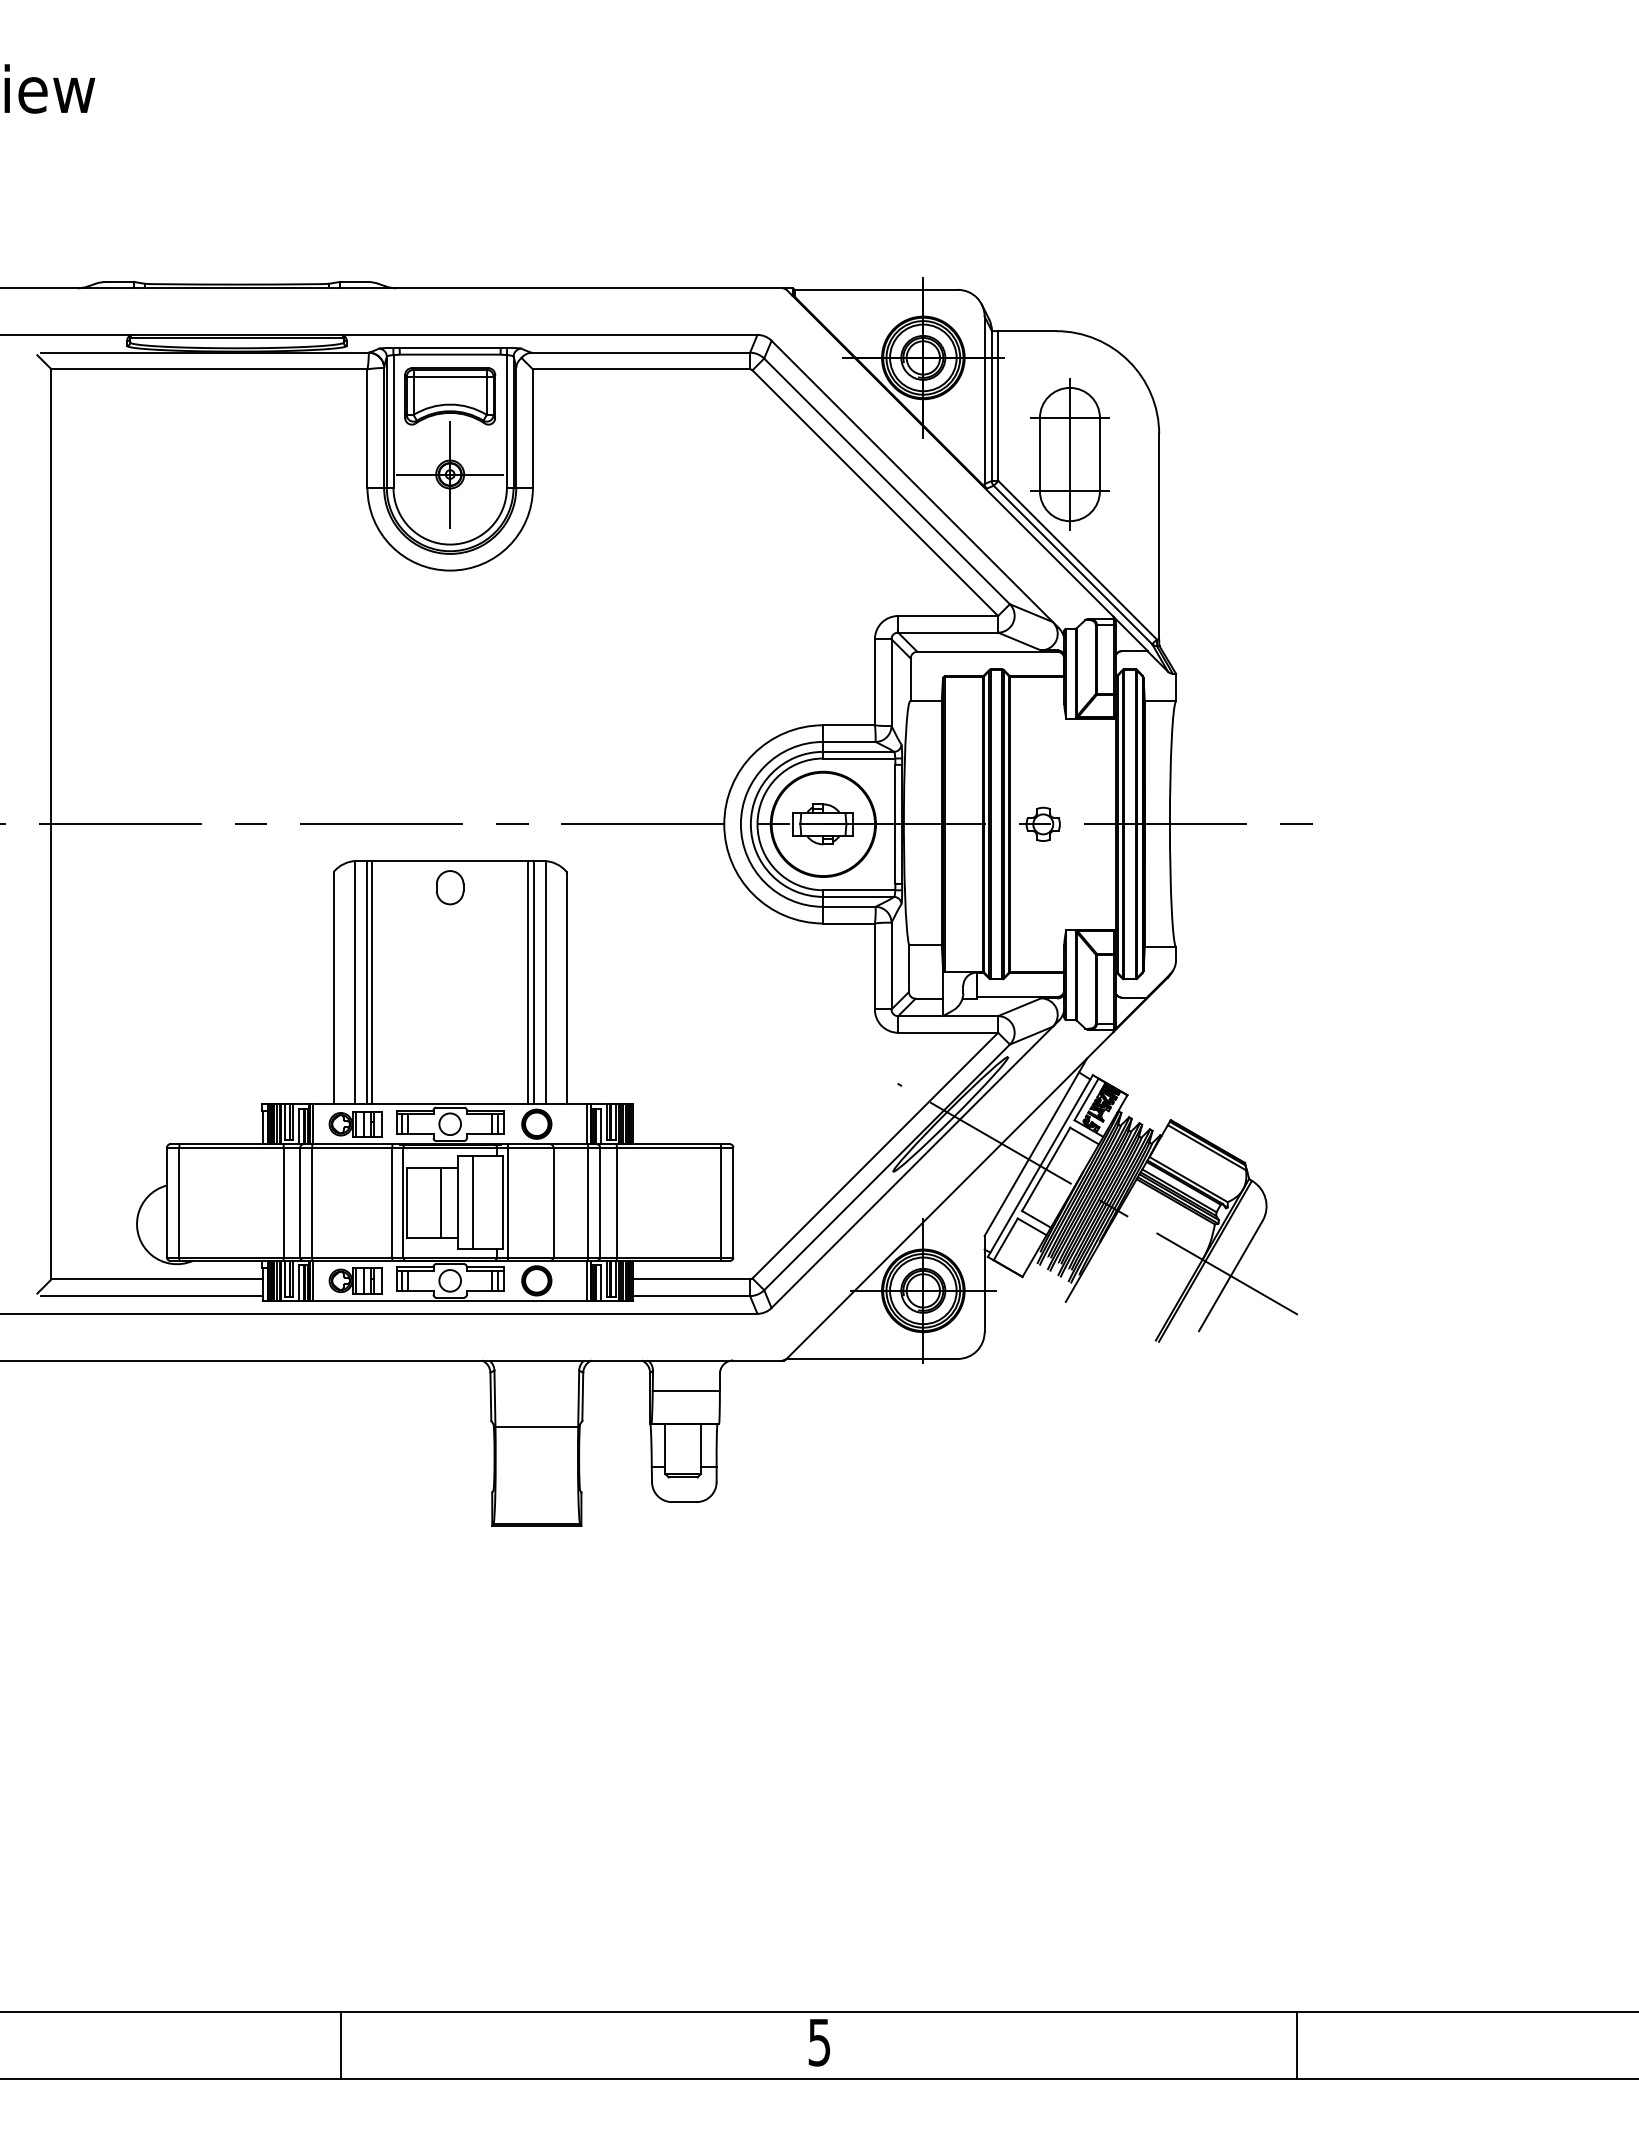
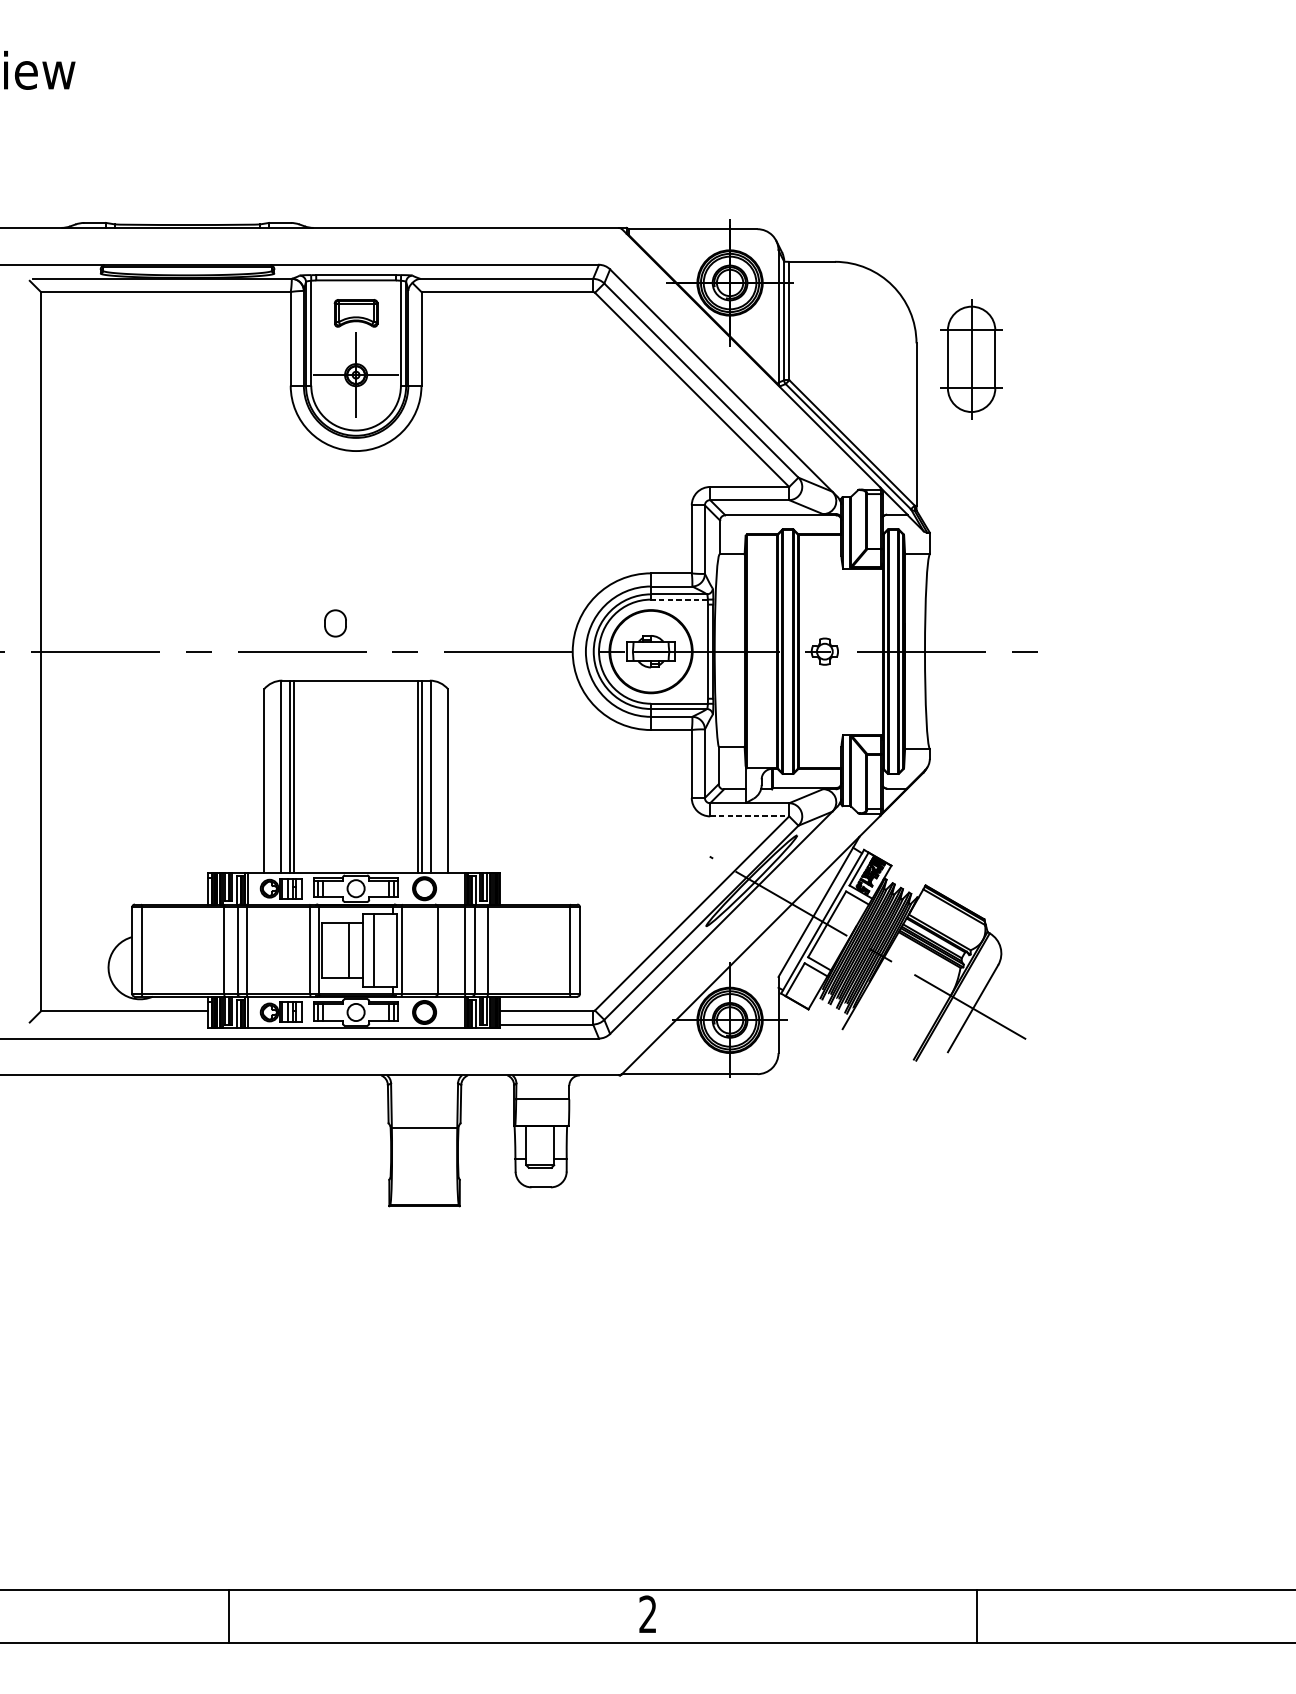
part: (450, 396) -> (356, 313), size x0.6
part: (1069, 454) -> (971, 359), moved
line: (859, 758) -> (679, 599), solid -> dashed
part: (450, 887) -> (335, 623), moved
line: (948, 1032) -> (749, 816), solid -> dashed
line: (152, 1296) -> (120, 1024), removed
text: (818, 2042) -> (647, 1614), 5 -> 2
line: (340, 2045) -> (229, 1616), moved
line: (1297, 2045) -> (977, 1616), moved

